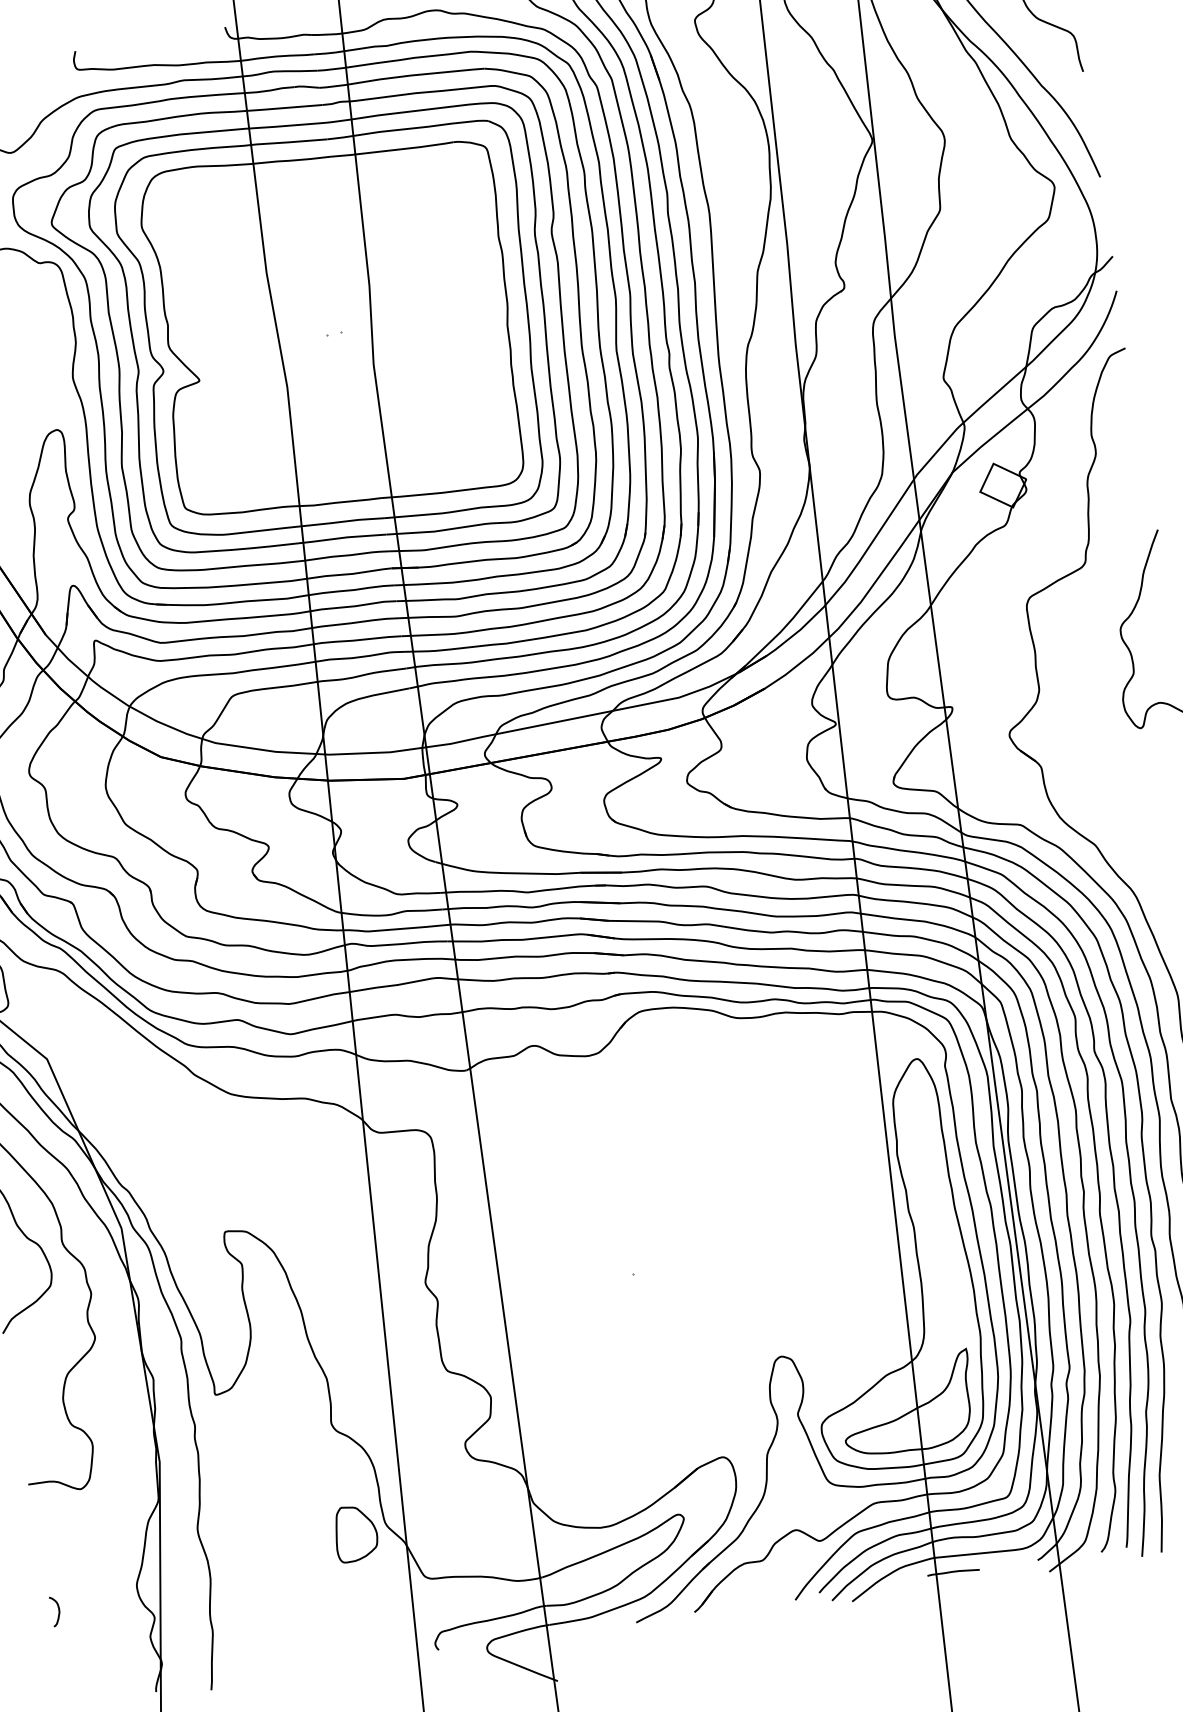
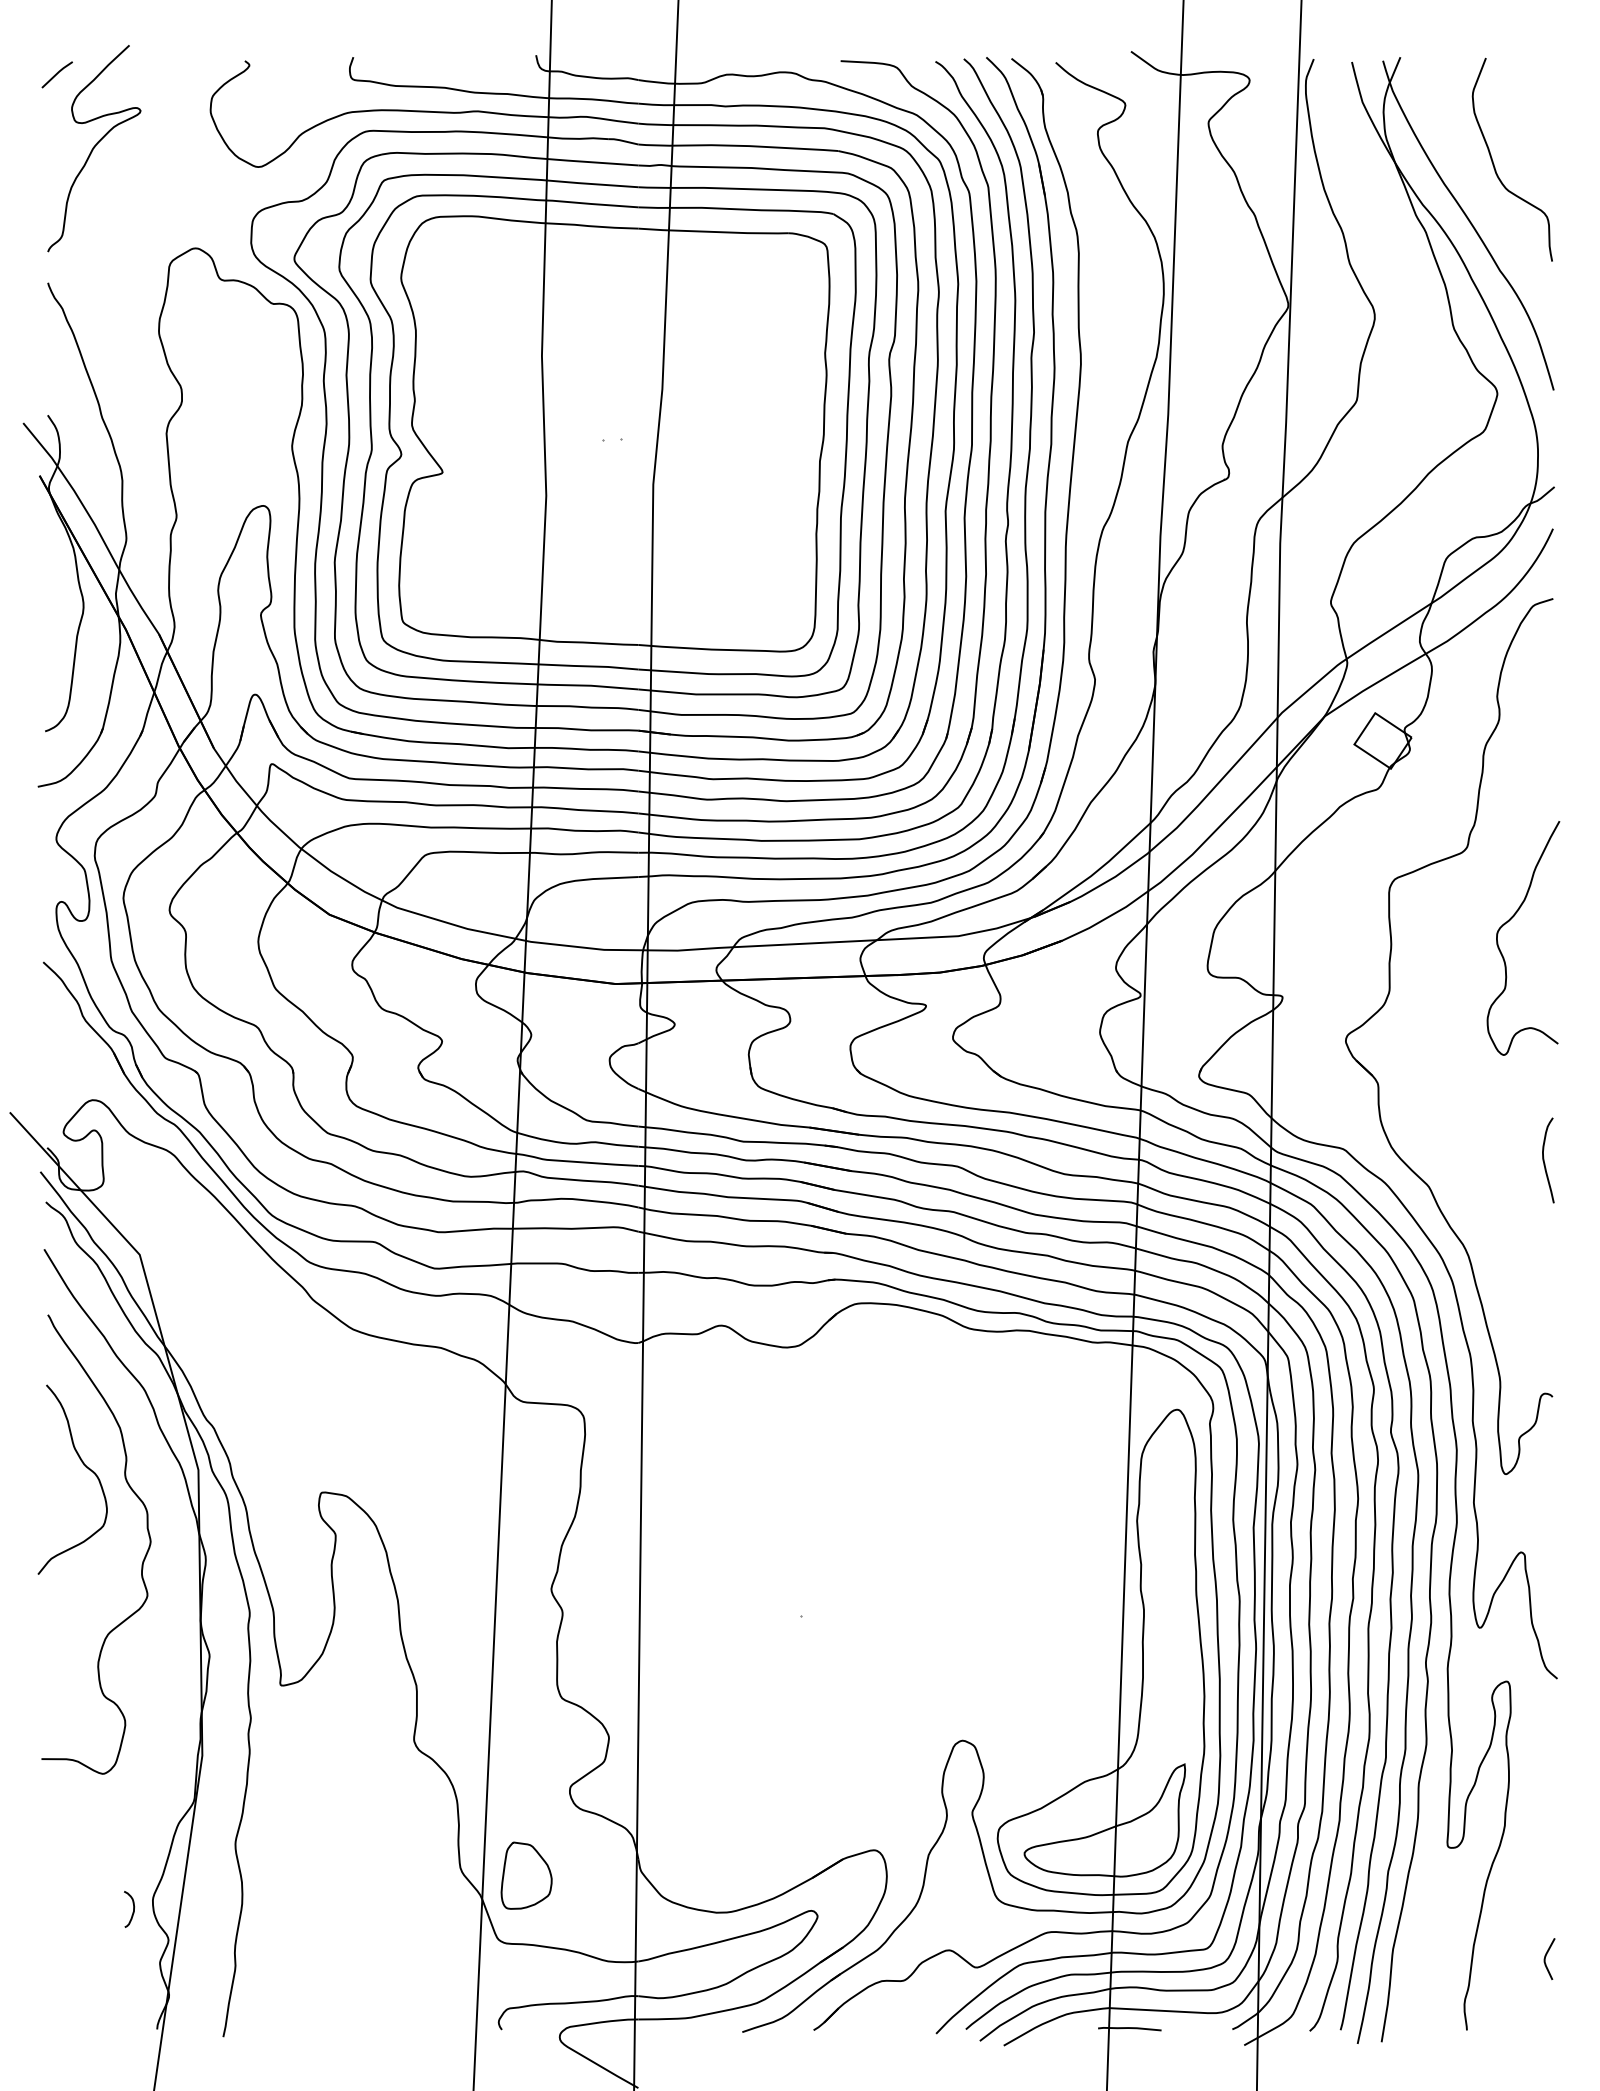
part: (355, 1533) -> (526, 1875), moved
curve: (58, 1611) -> (133, 1909), moved

